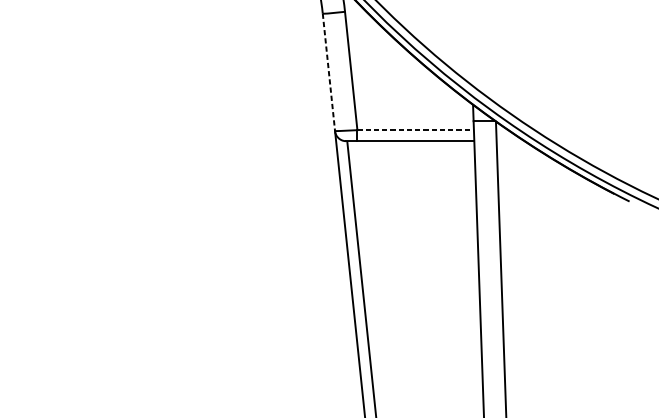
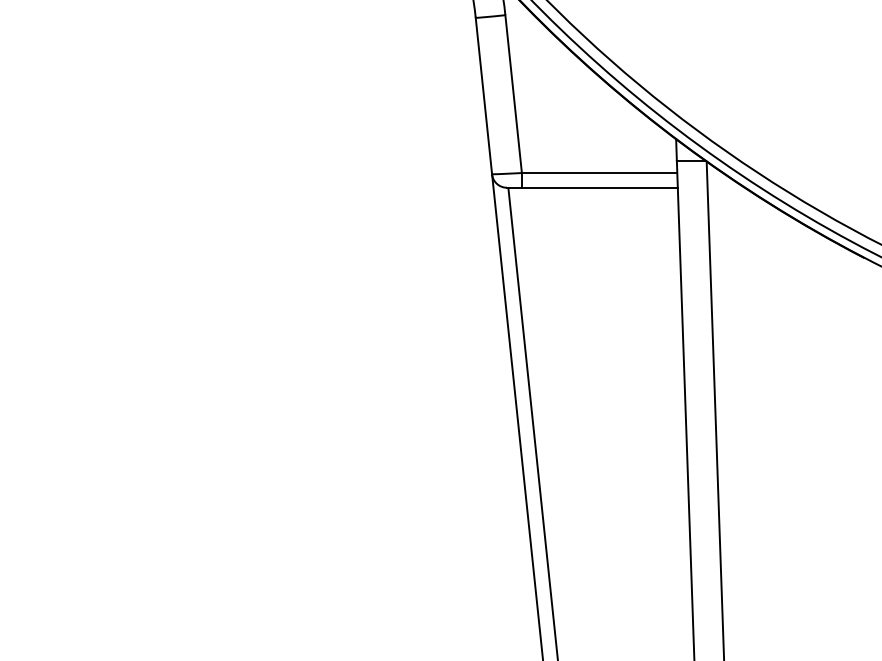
line: (328, 72) -> (483, 96), dashed -> solid
line: (415, 130) -> (599, 173), dashed -> solid

